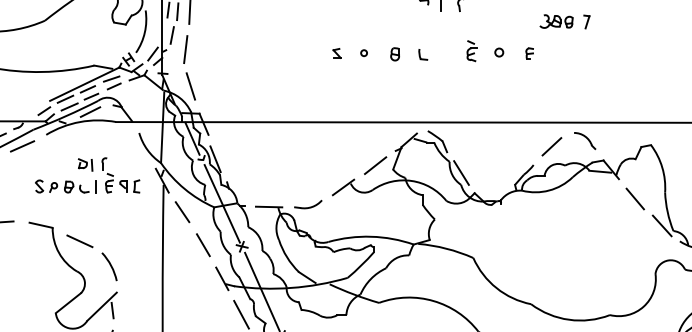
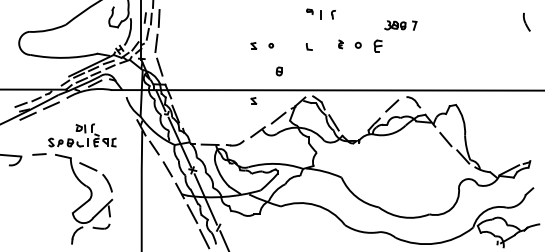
part: (471, 51) -> (340, 44), size x0.6
part: (529, 52) -> (377, 45), size x1.6
part: (393, 54) -> (278, 71), moved
part: (336, 138) -> (253, 100), added
part: (87, 175) -> (82, 135), moved

